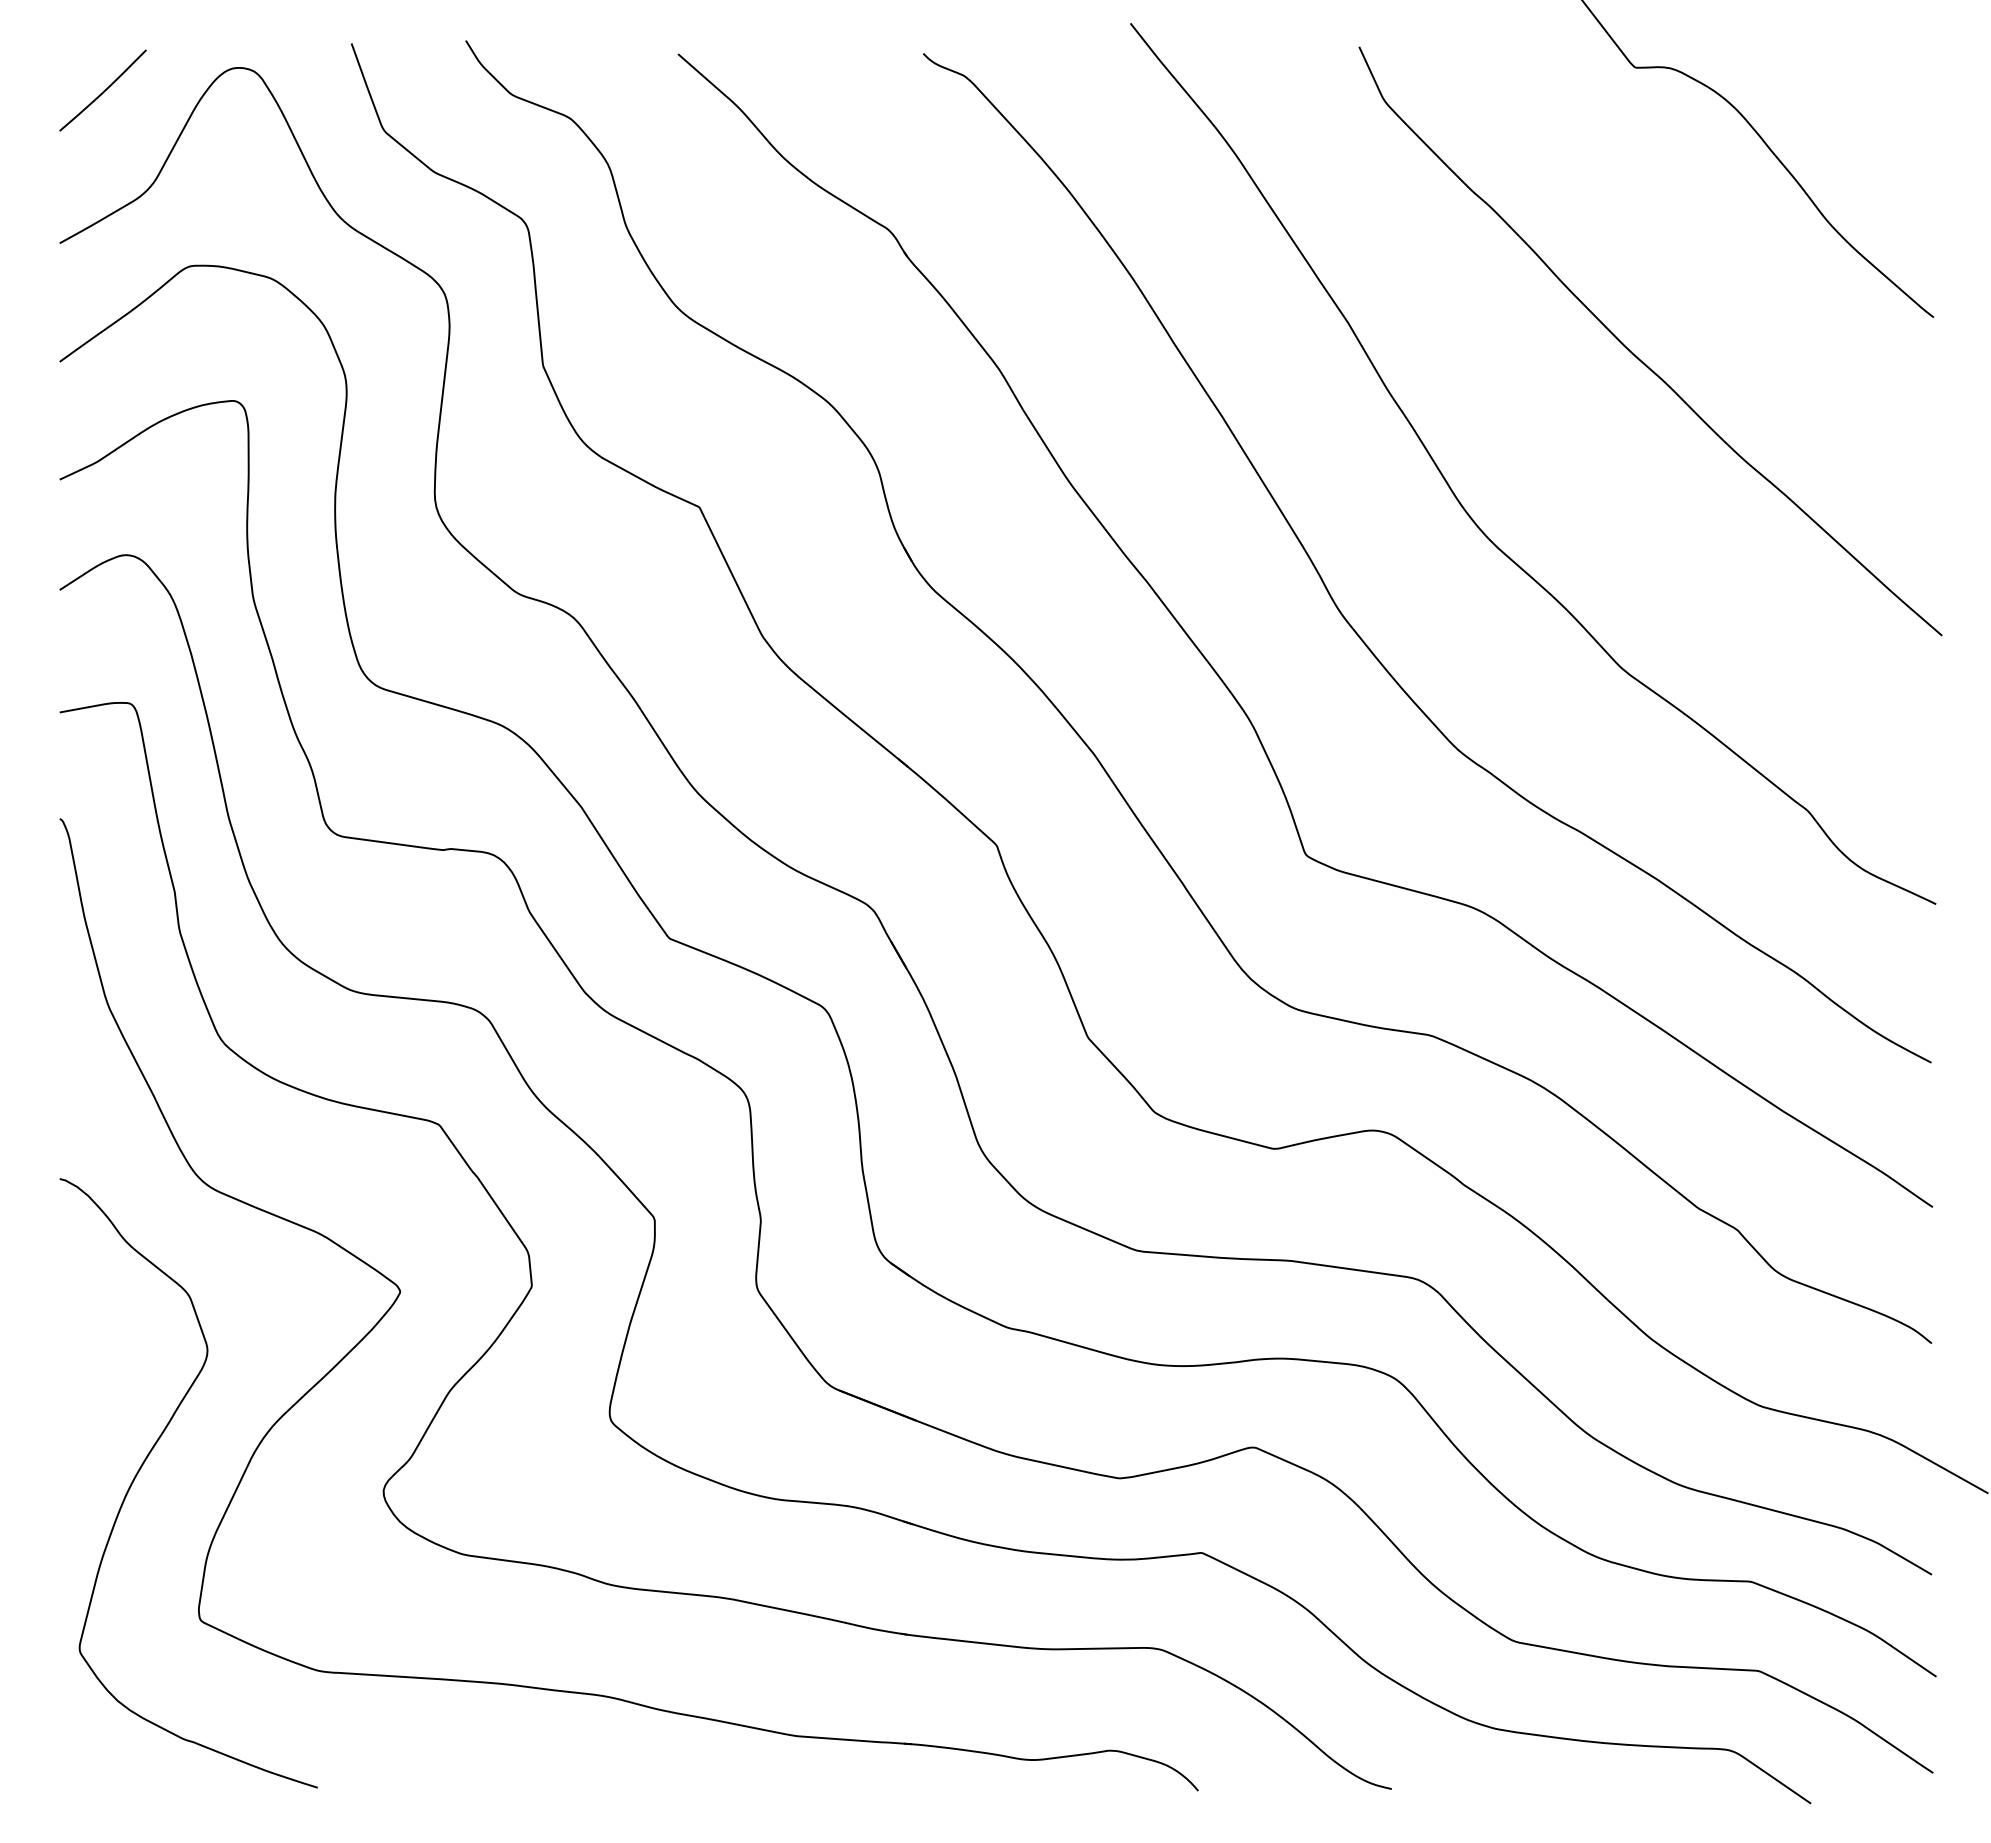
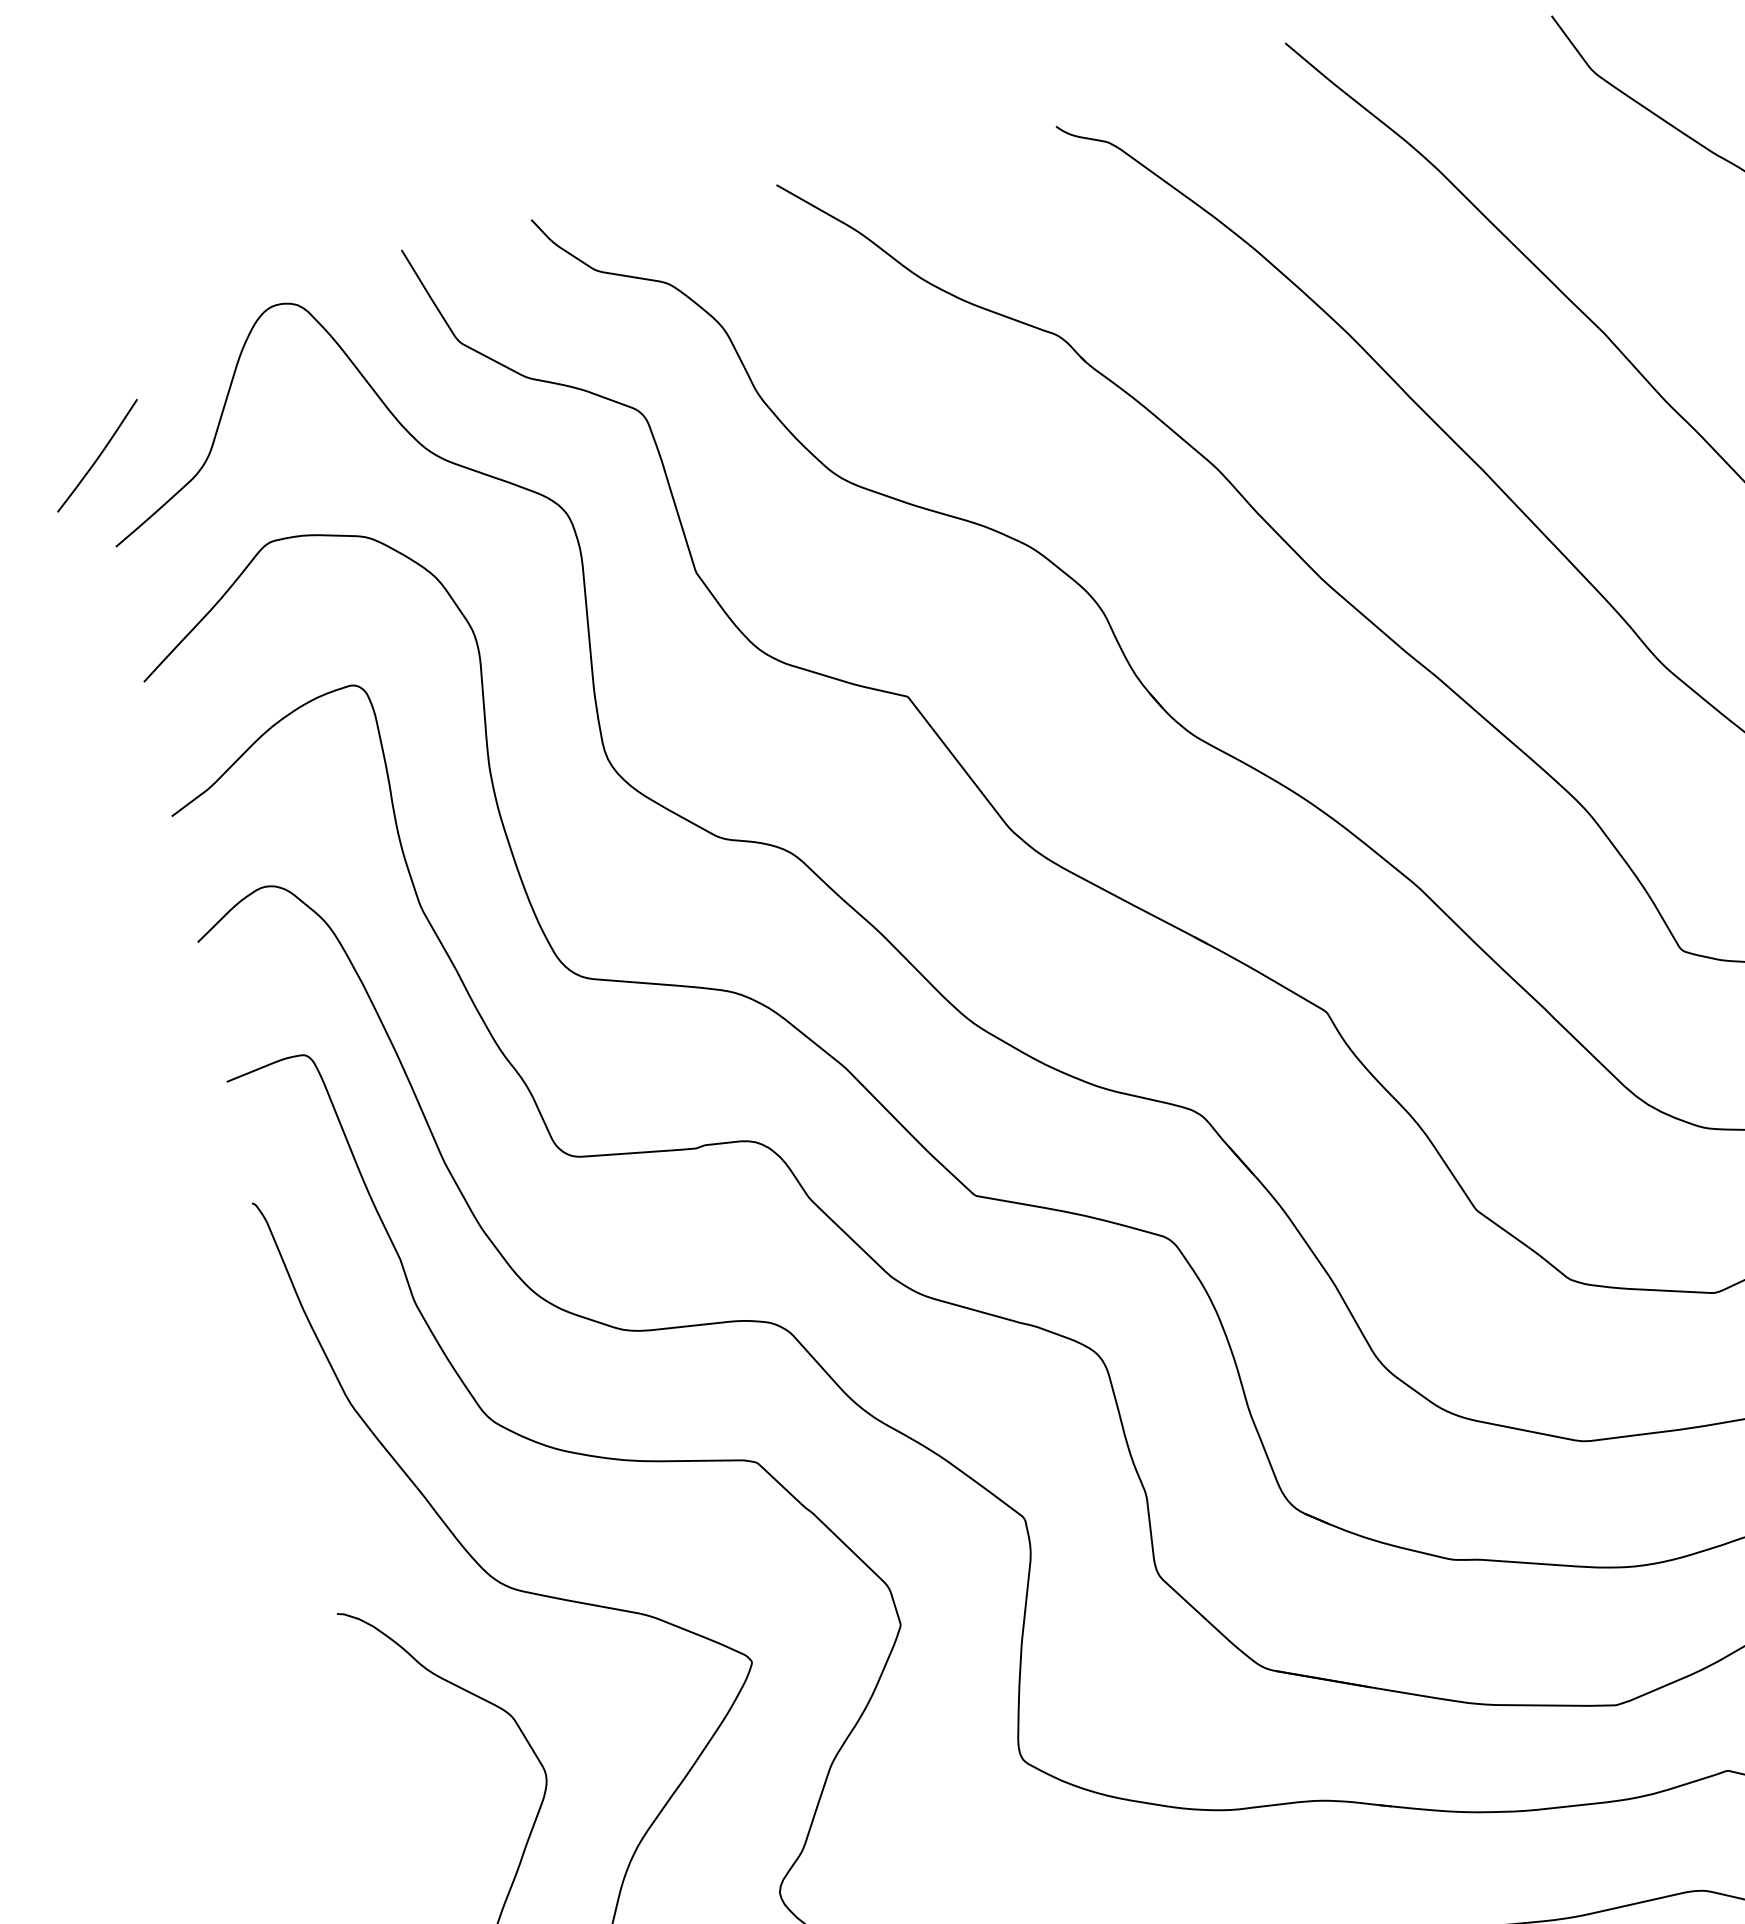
curve: (103, 90) -> (97, 455), moved

